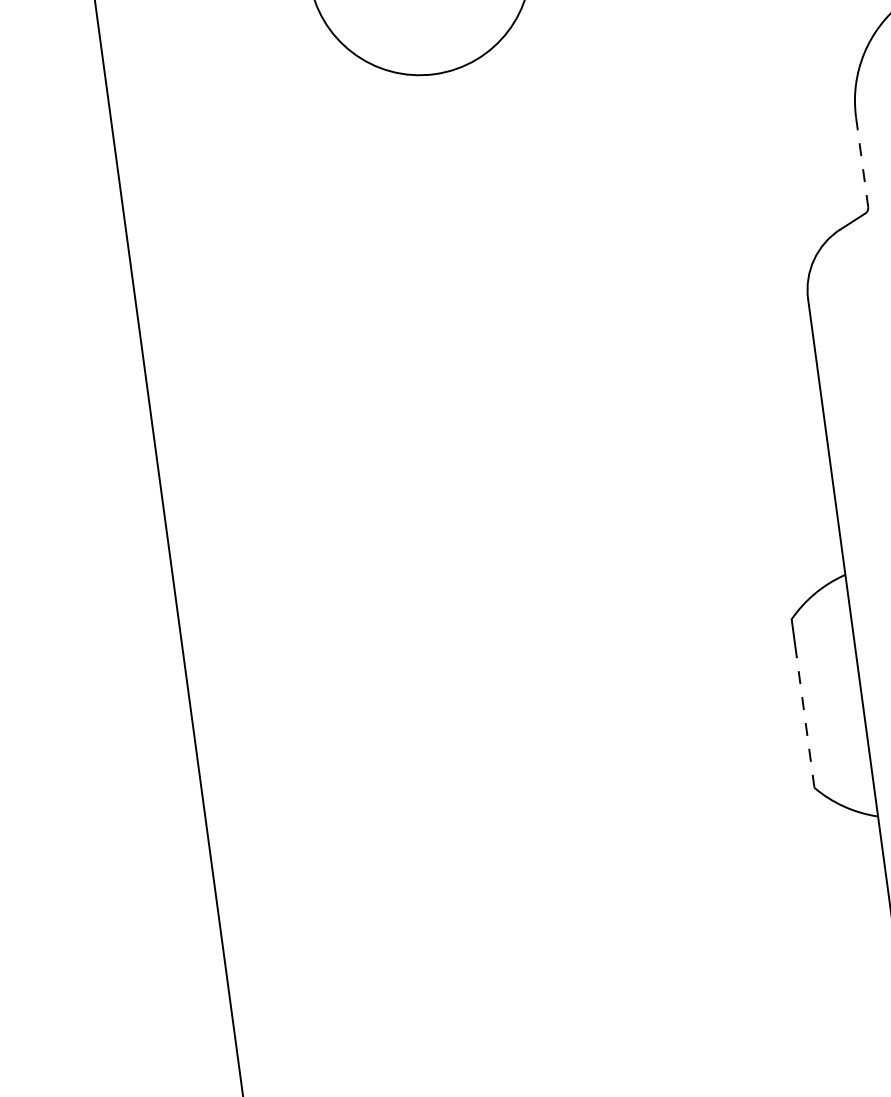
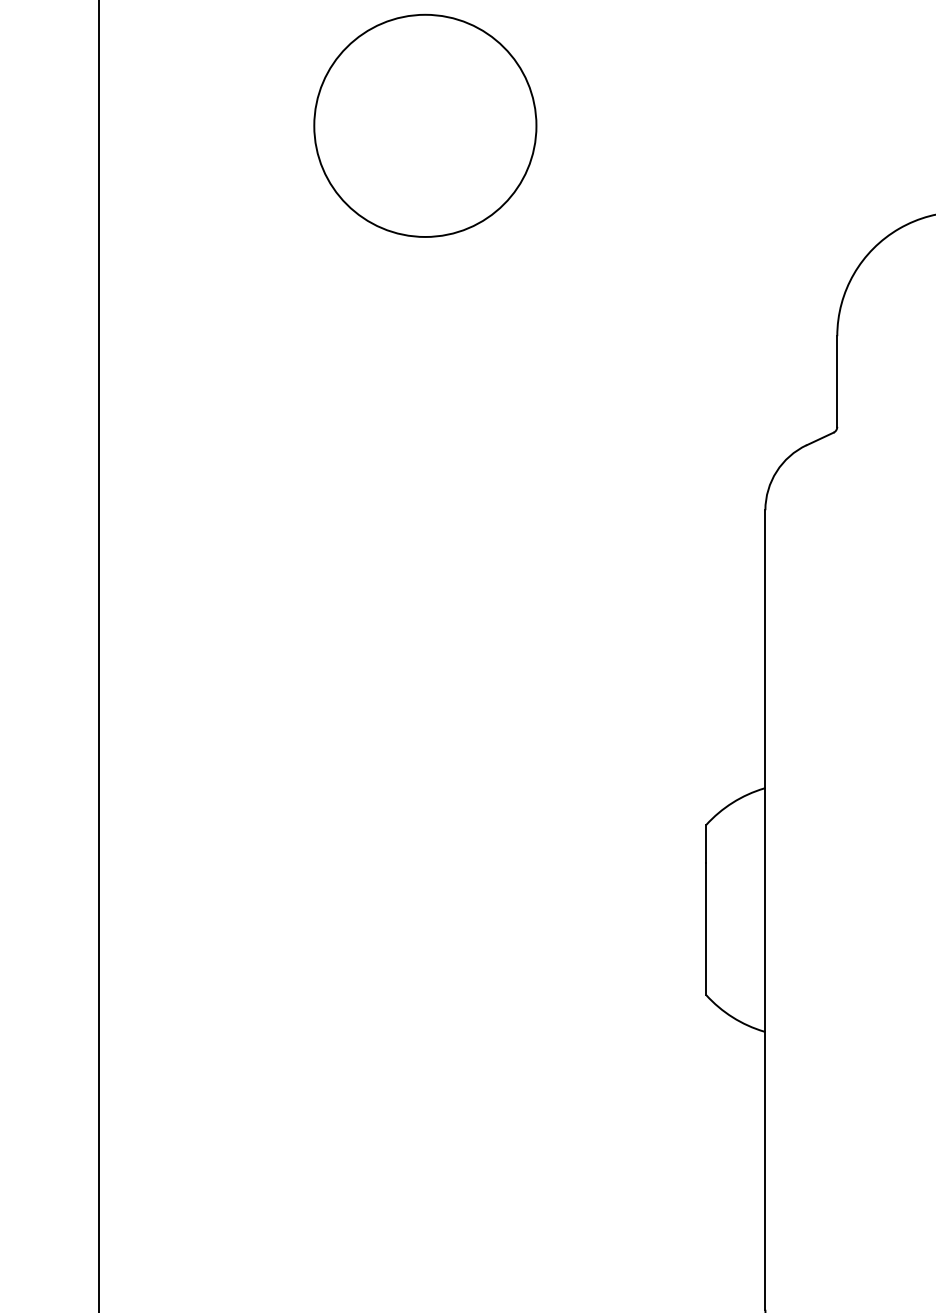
line: (862, 163) -> (837, 382), dashed -> solid
line: (805, 721) -> (706, 928), dashed -> solid

